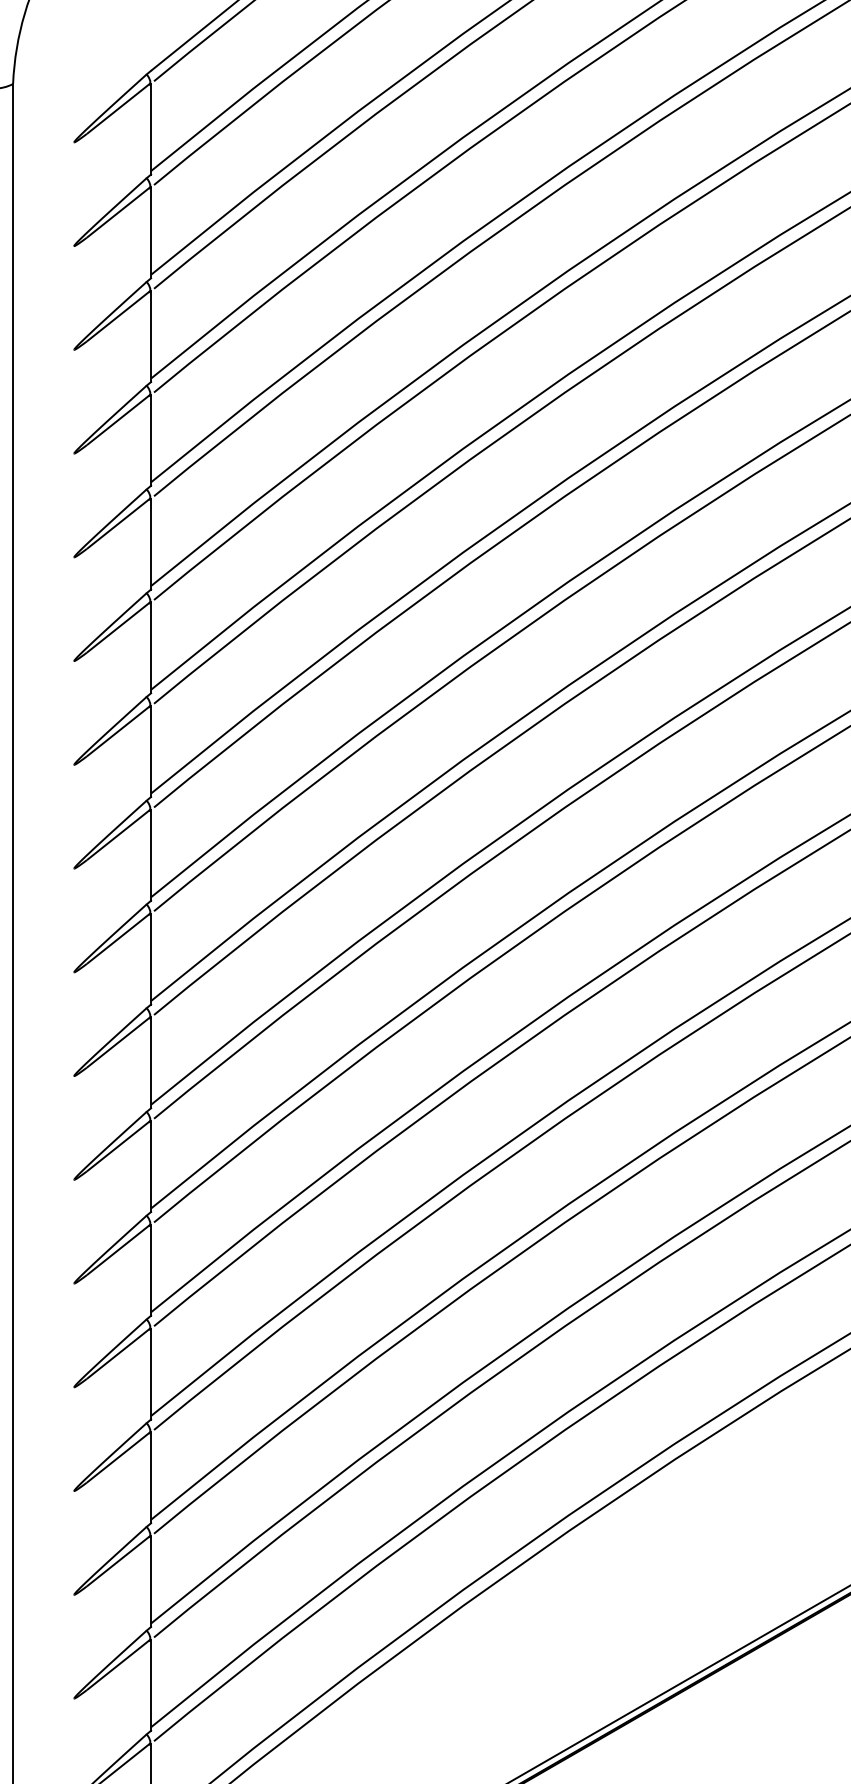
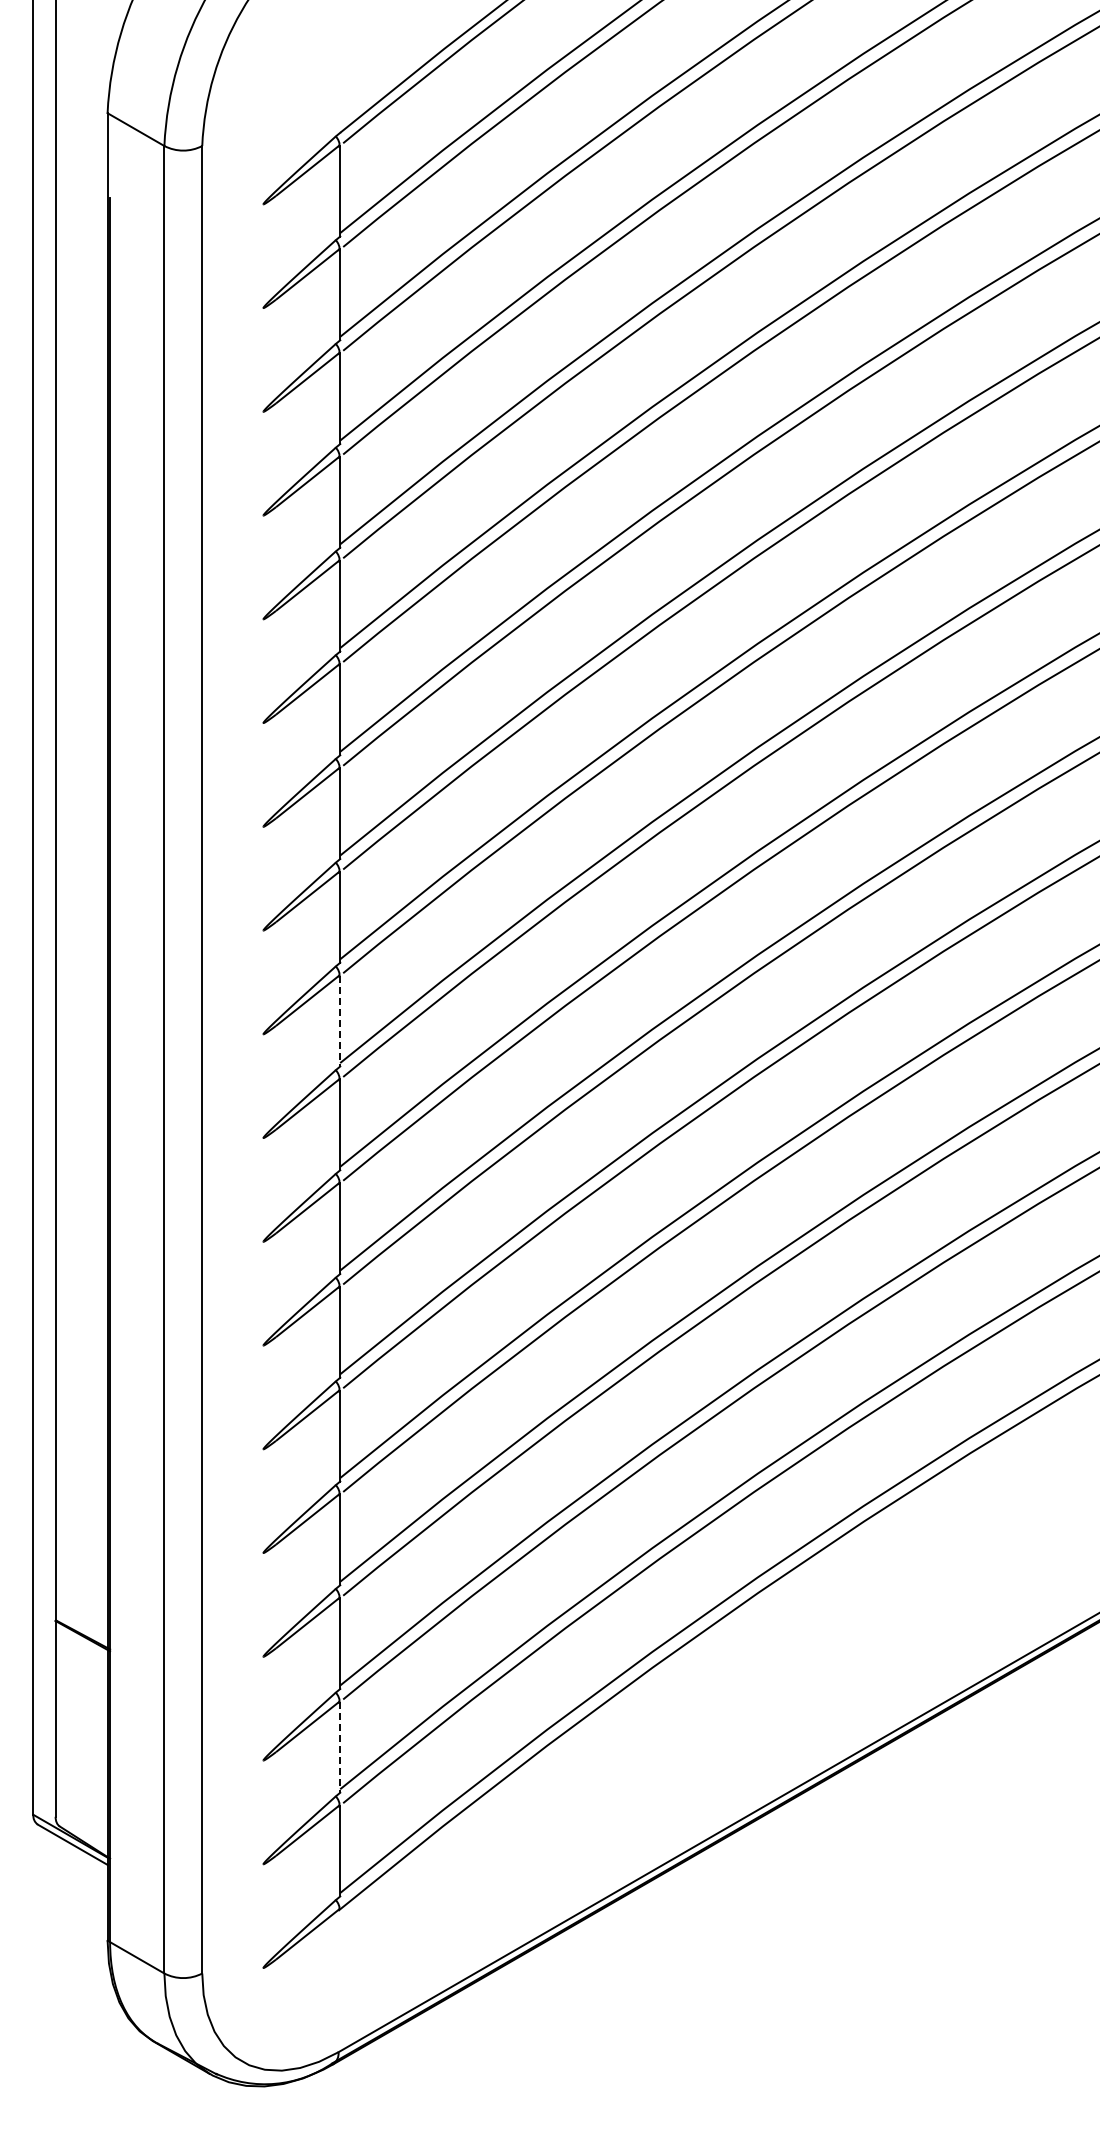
line: (151, 959) -> (340, 1021), solid -> dashed
line: (151, 1685) -> (340, 1747), solid -> dashed

